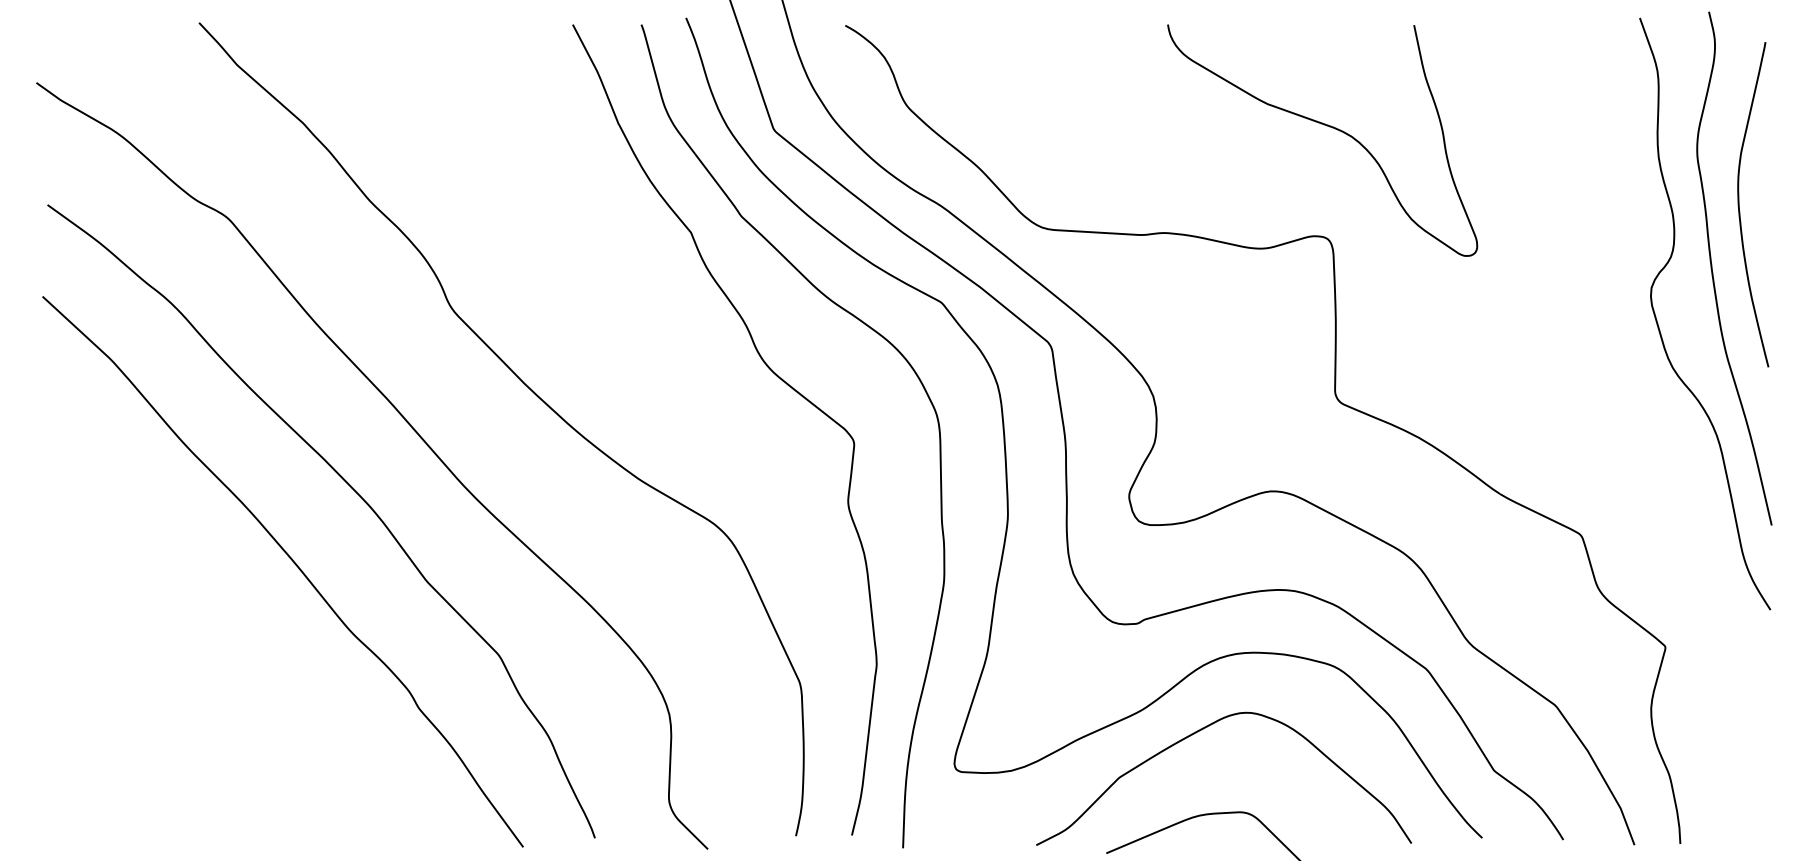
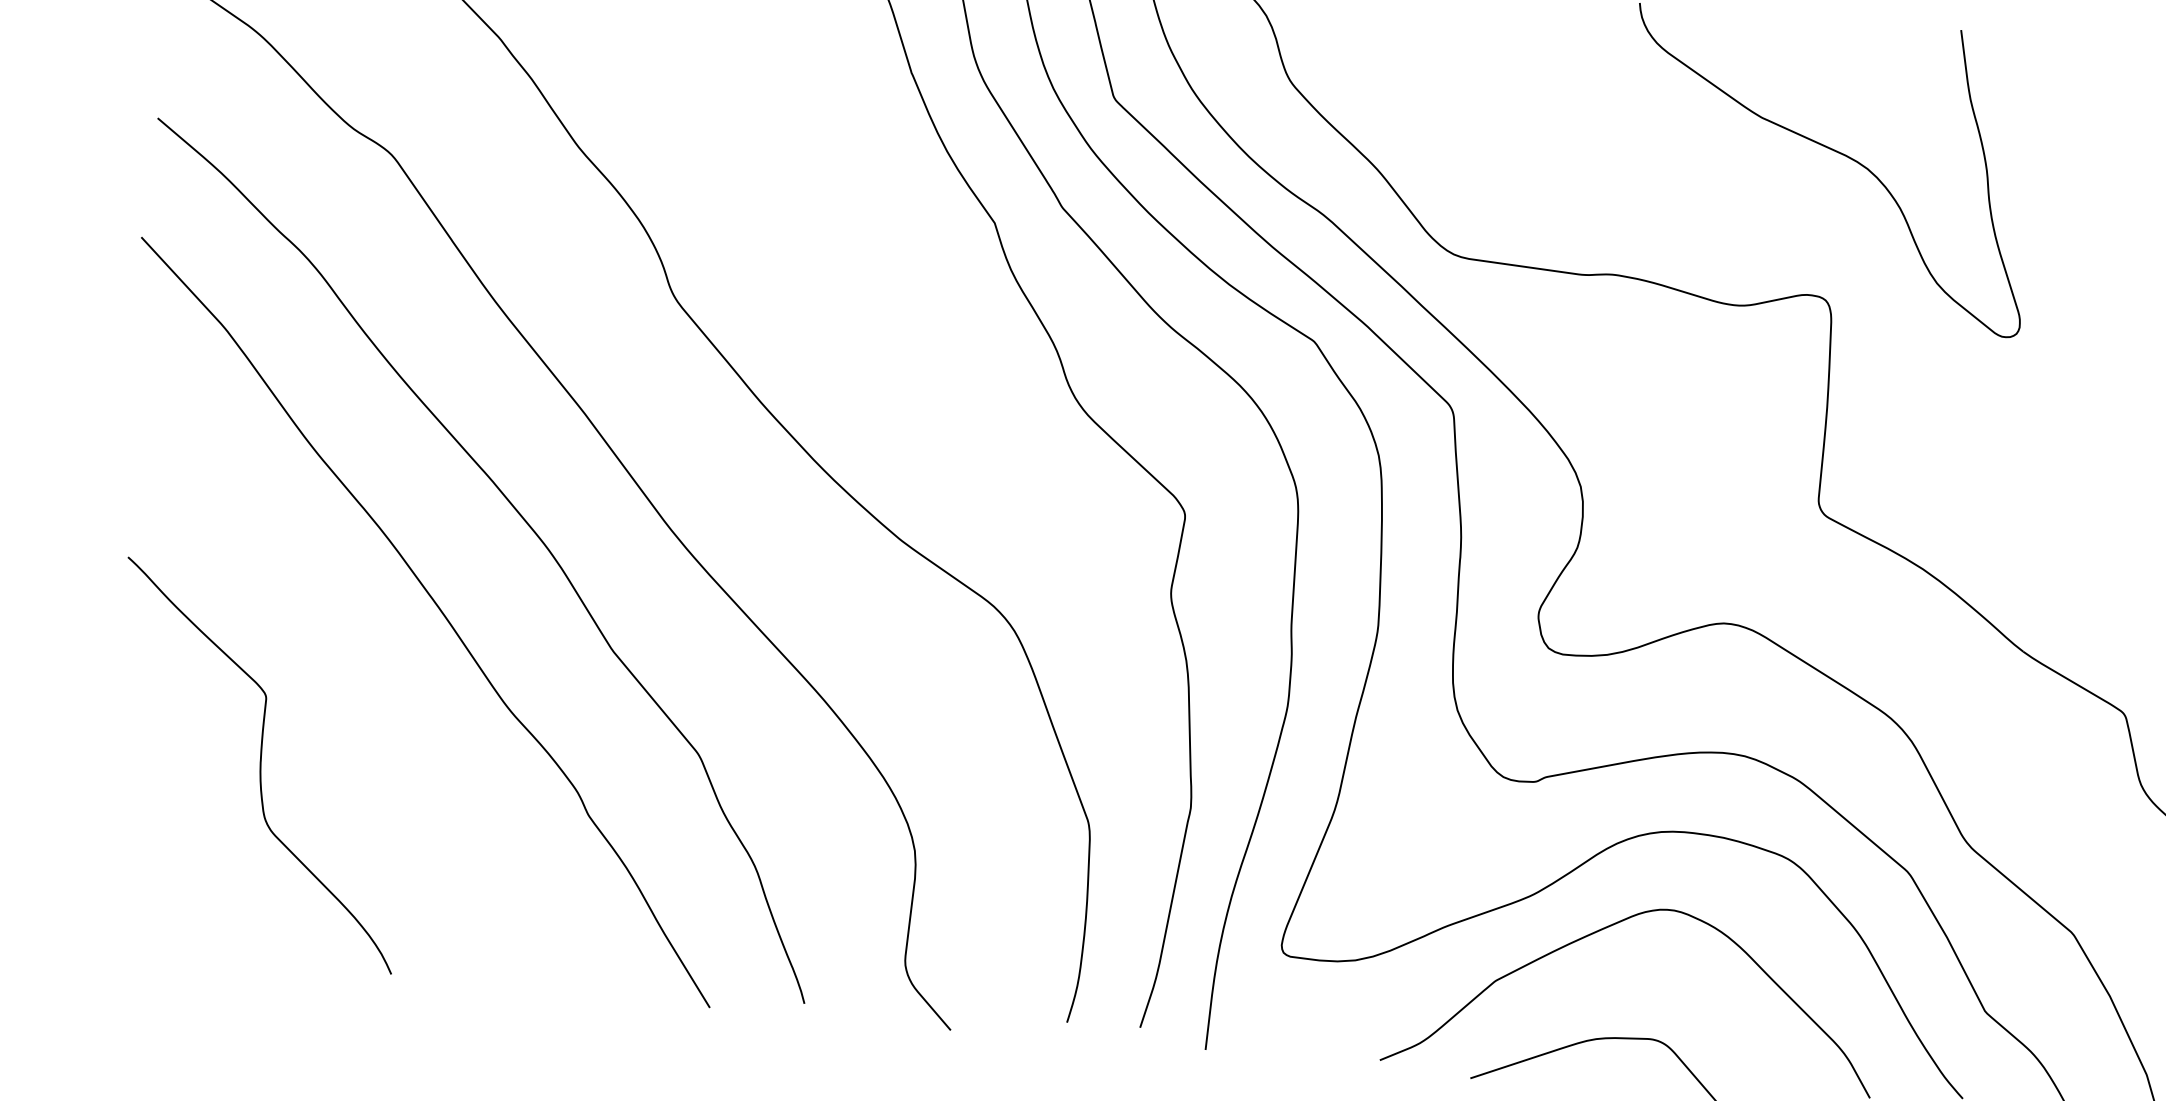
curve: (165, 690) -> (259, 764), added

